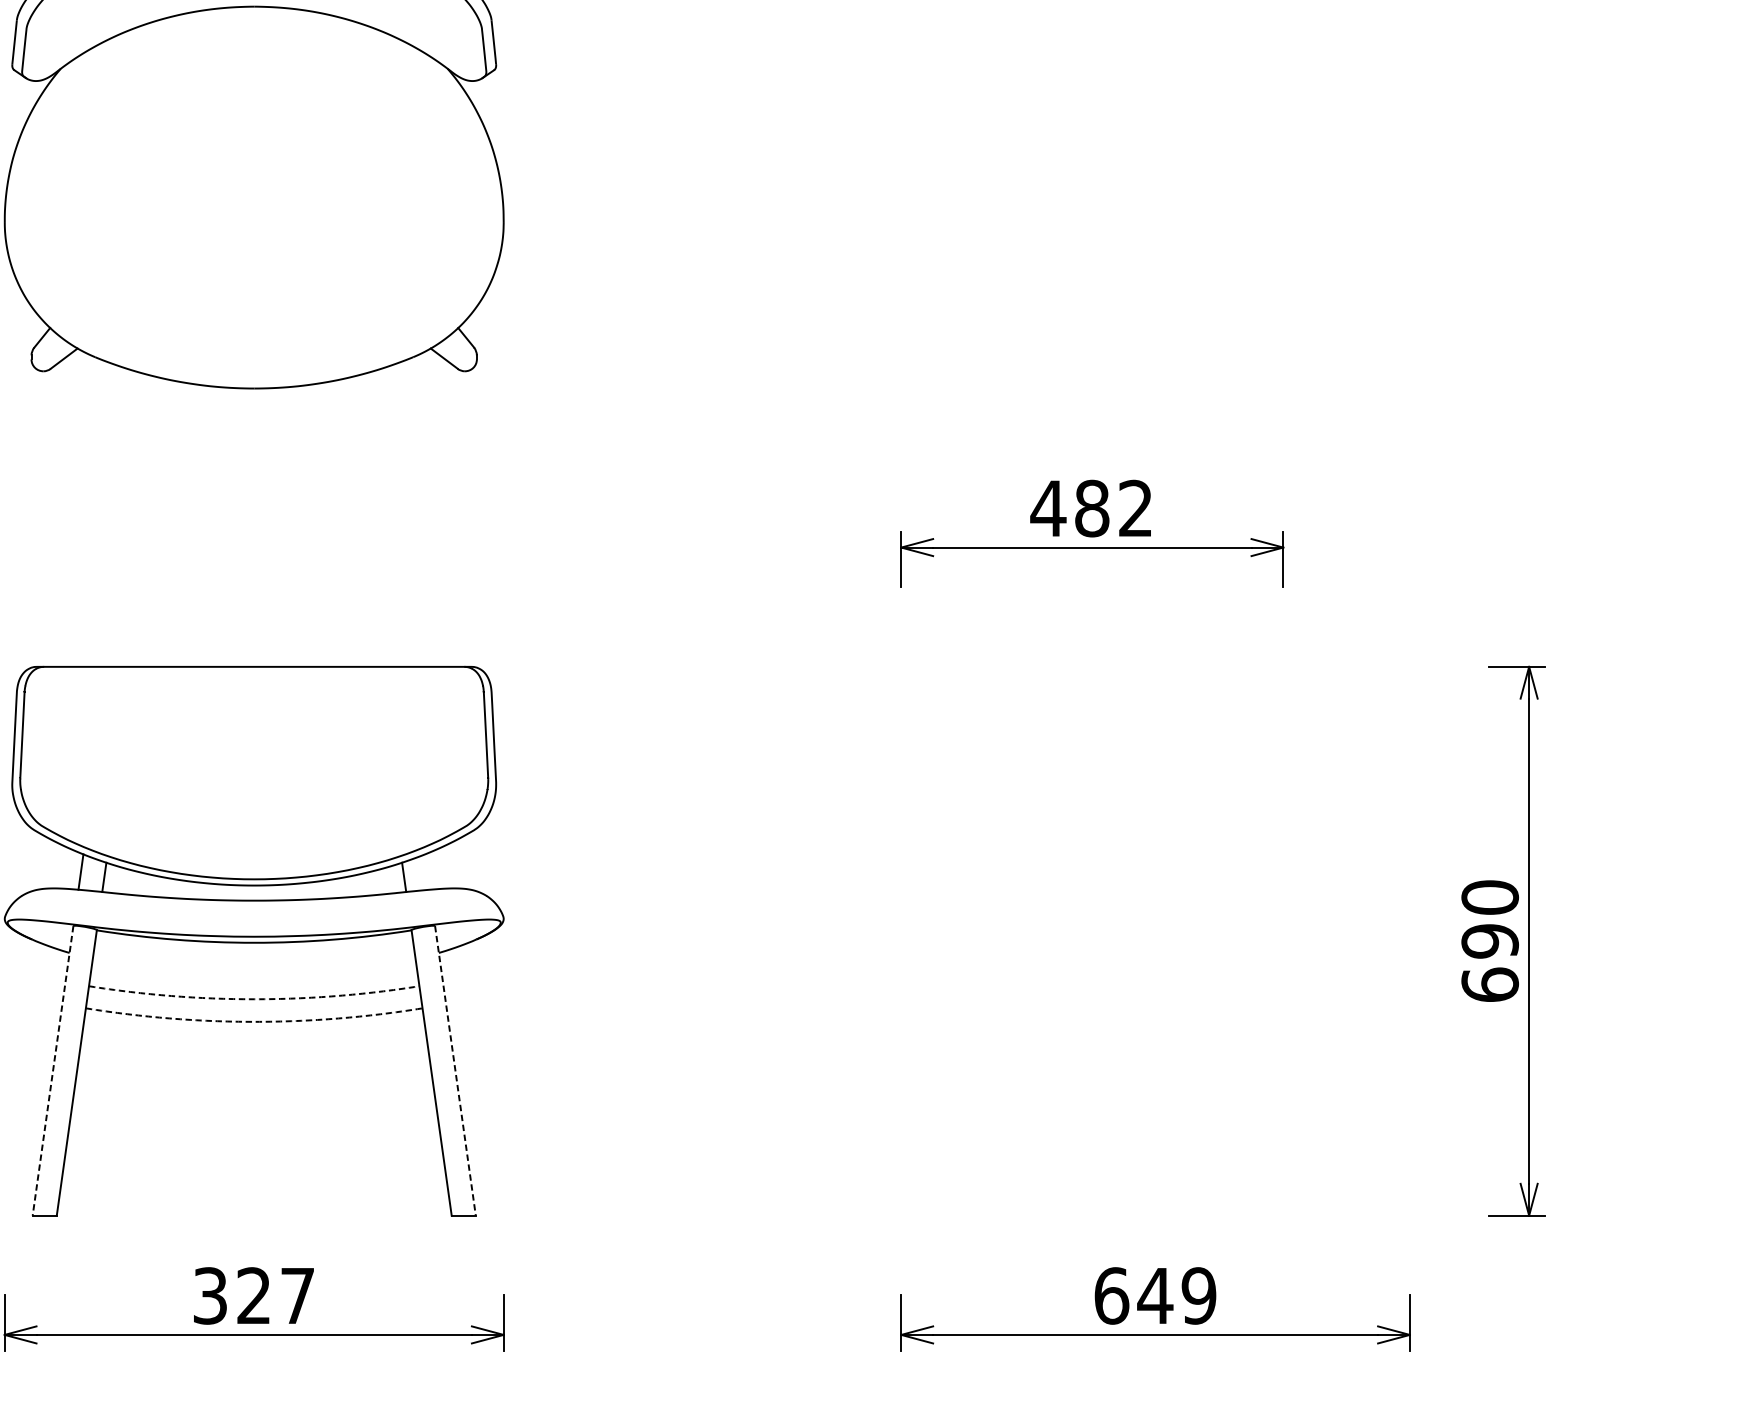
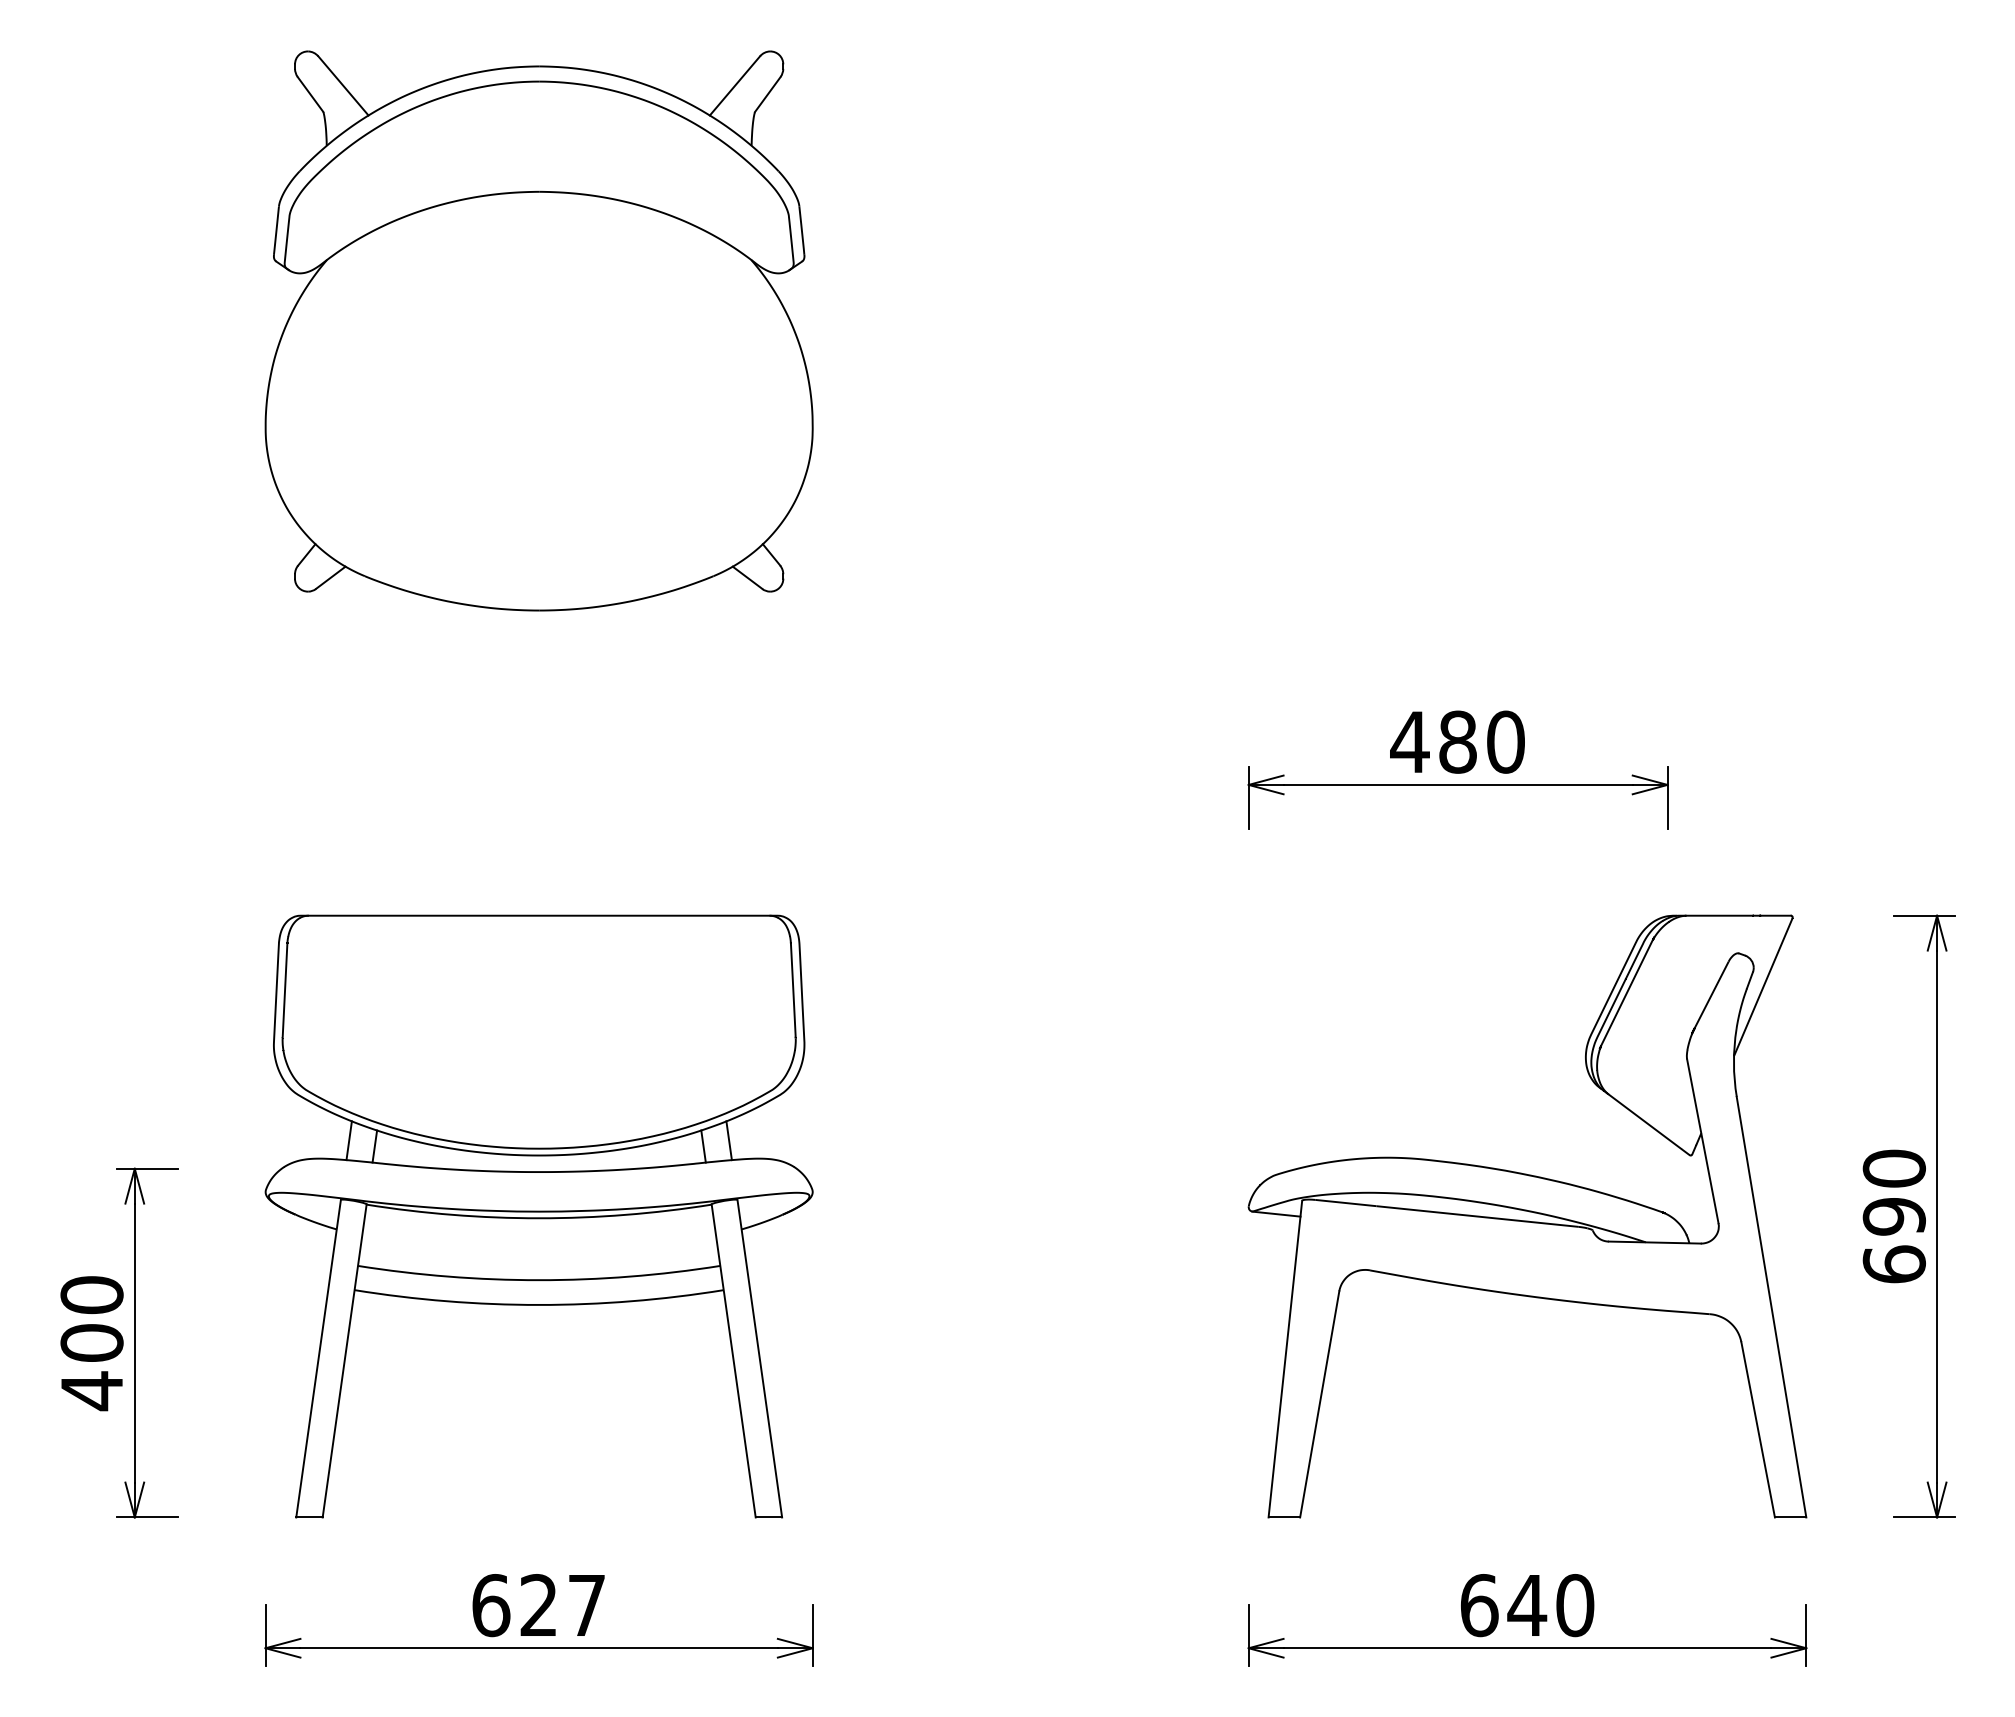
text: (1135, 507) -> (1505, 741), 482 -> 480
line: (426, 871) -> (728, 1140), added
part: (1155, 941) -> (1527, 1216), added
arc: (254, 999) -> (539, 1280), dashed -> solid
arc: (254, 1021) -> (539, 1304), dashed -> solid
line: (52, 1071) -> (318, 1359), dashed -> solid
line: (455, 1071) -> (759, 1359), dashed -> solid
text: (210, 1295) -> (491, 1605), 327 -> 627
text: (1199, 1295) -> (1575, 1605), 649 -> 640

